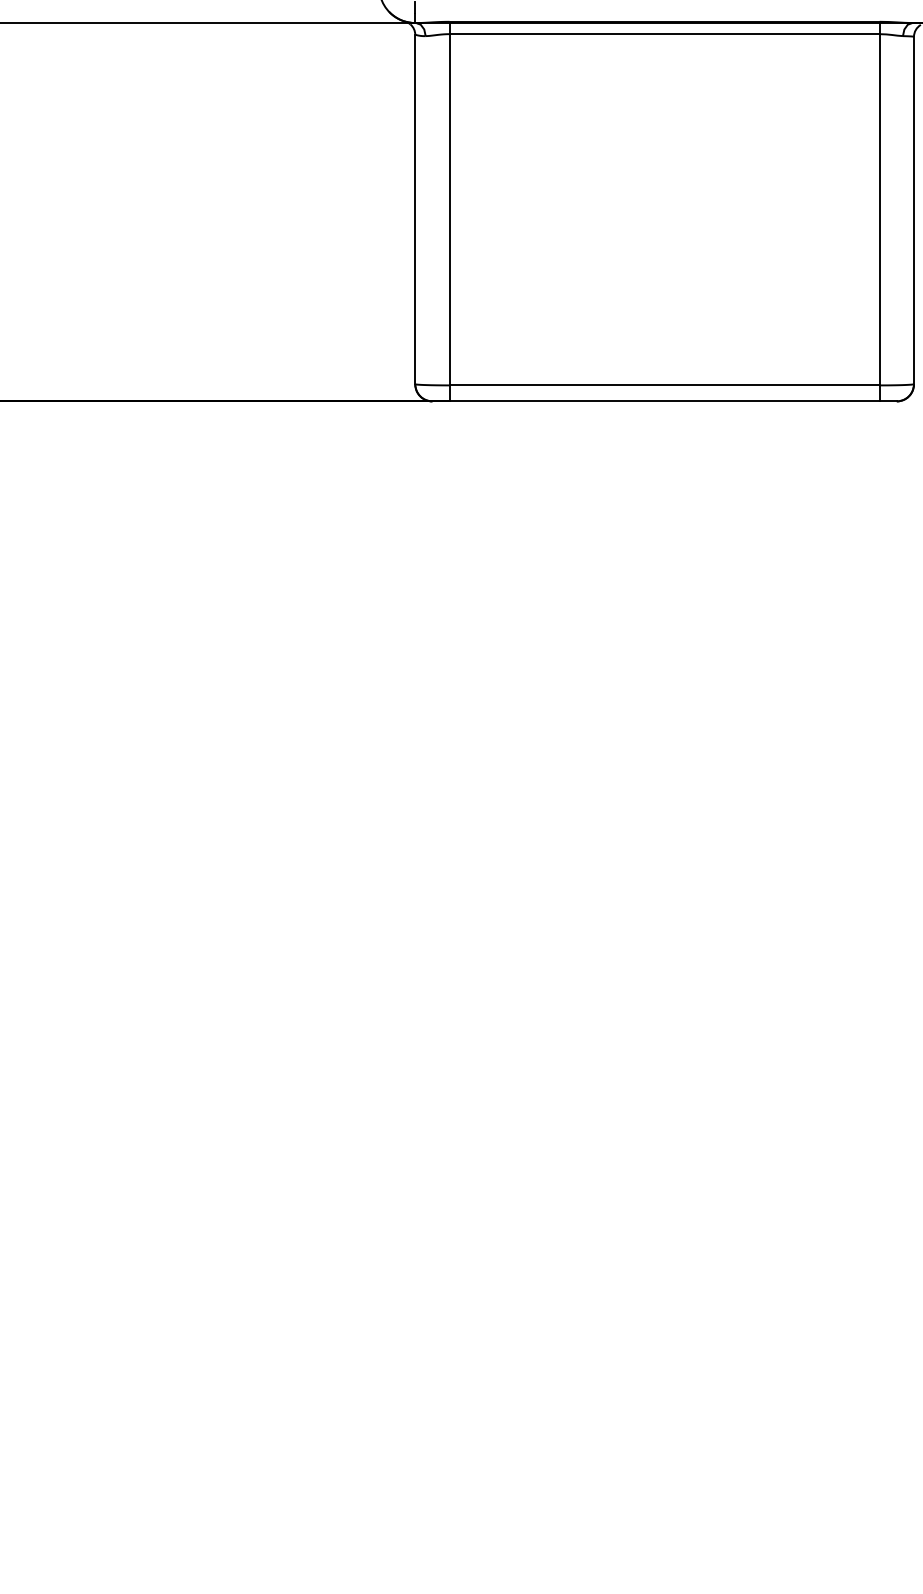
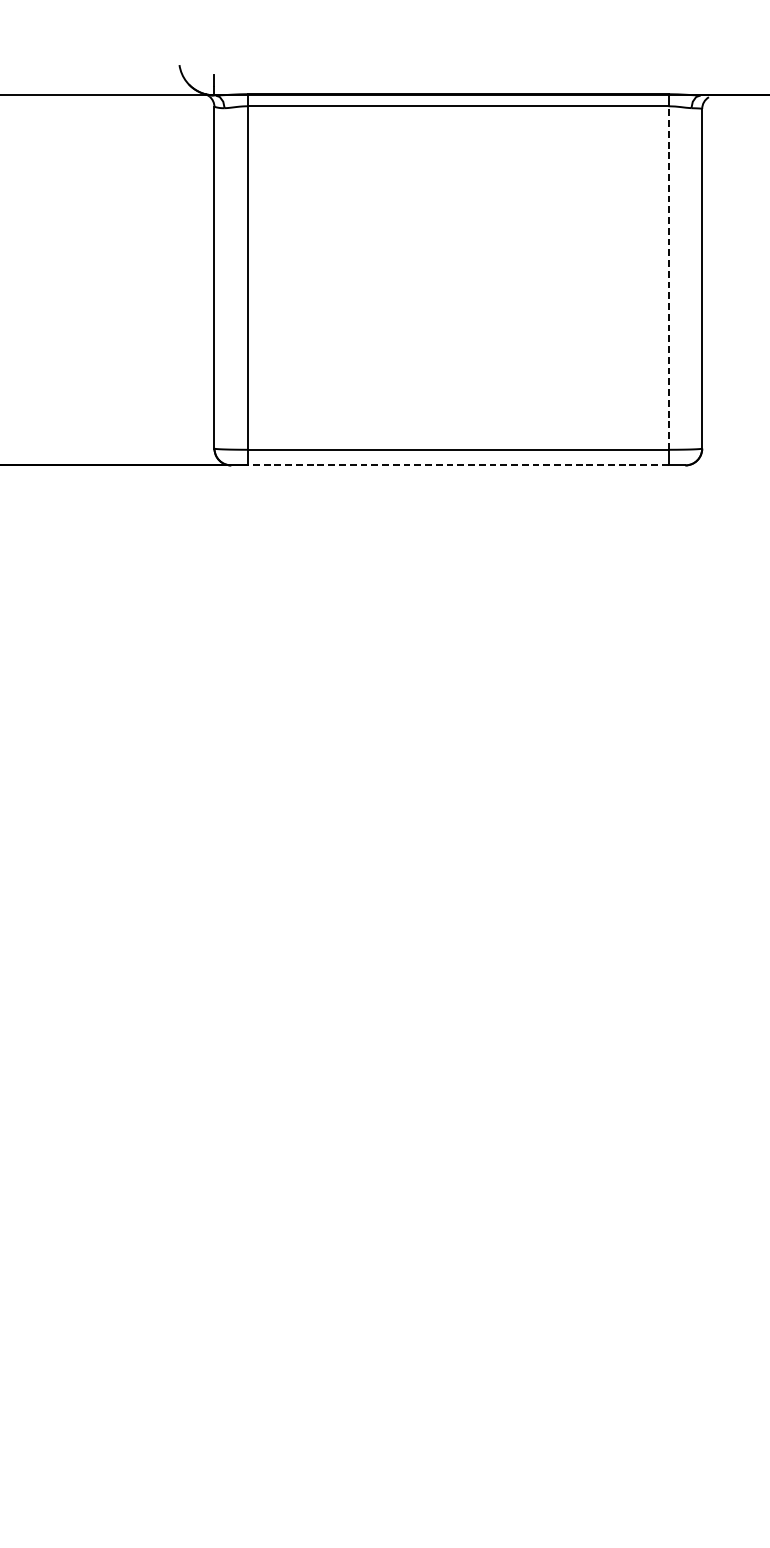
line: (879, 209) -> (668, 277), solid -> dashed
line: (664, 401) -> (458, 465), solid -> dashed

